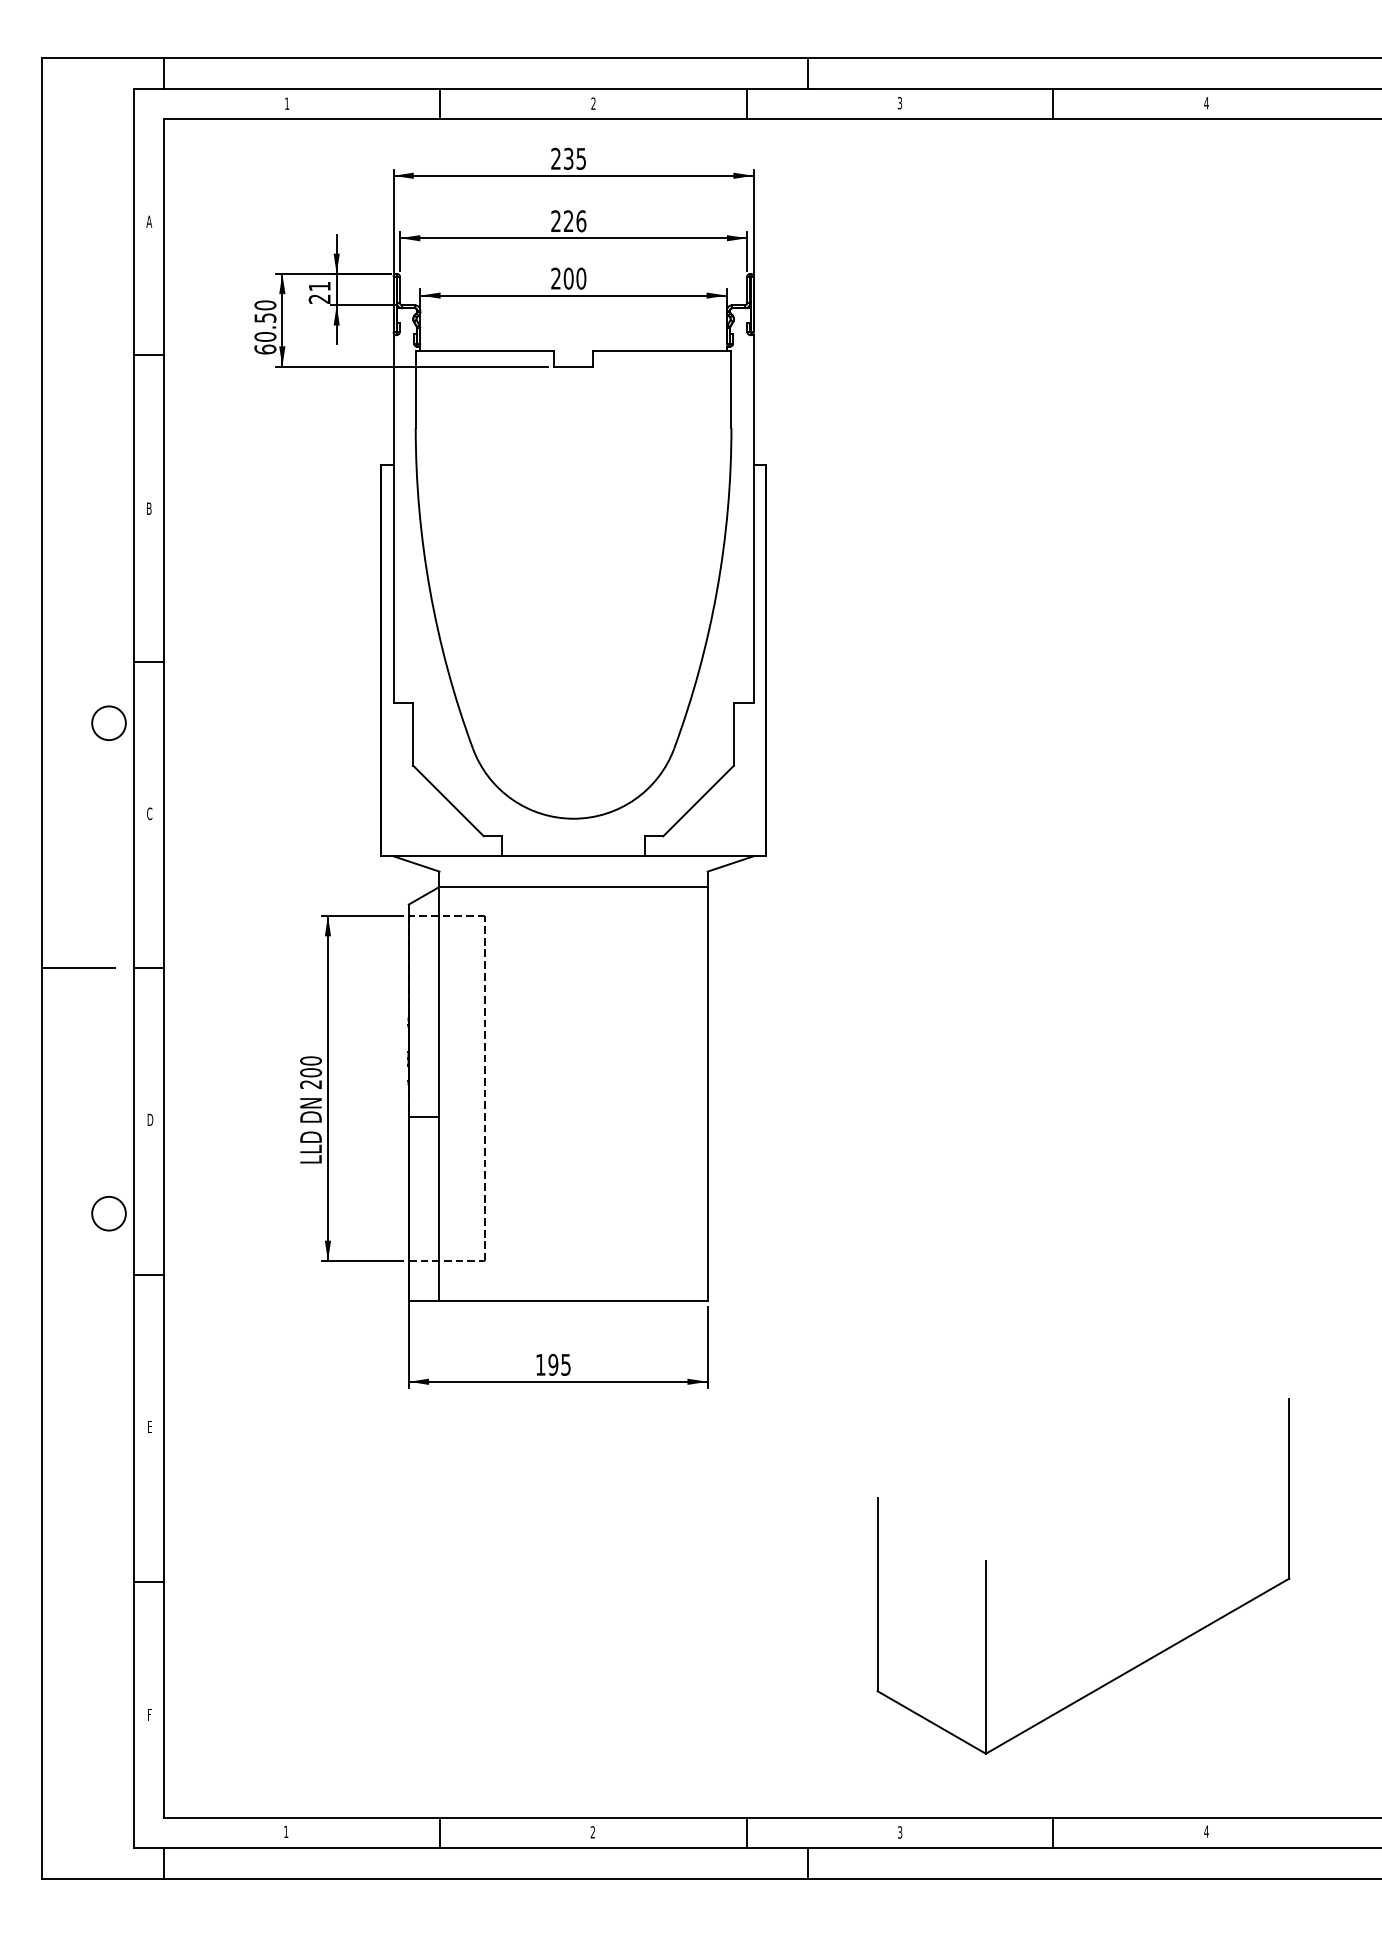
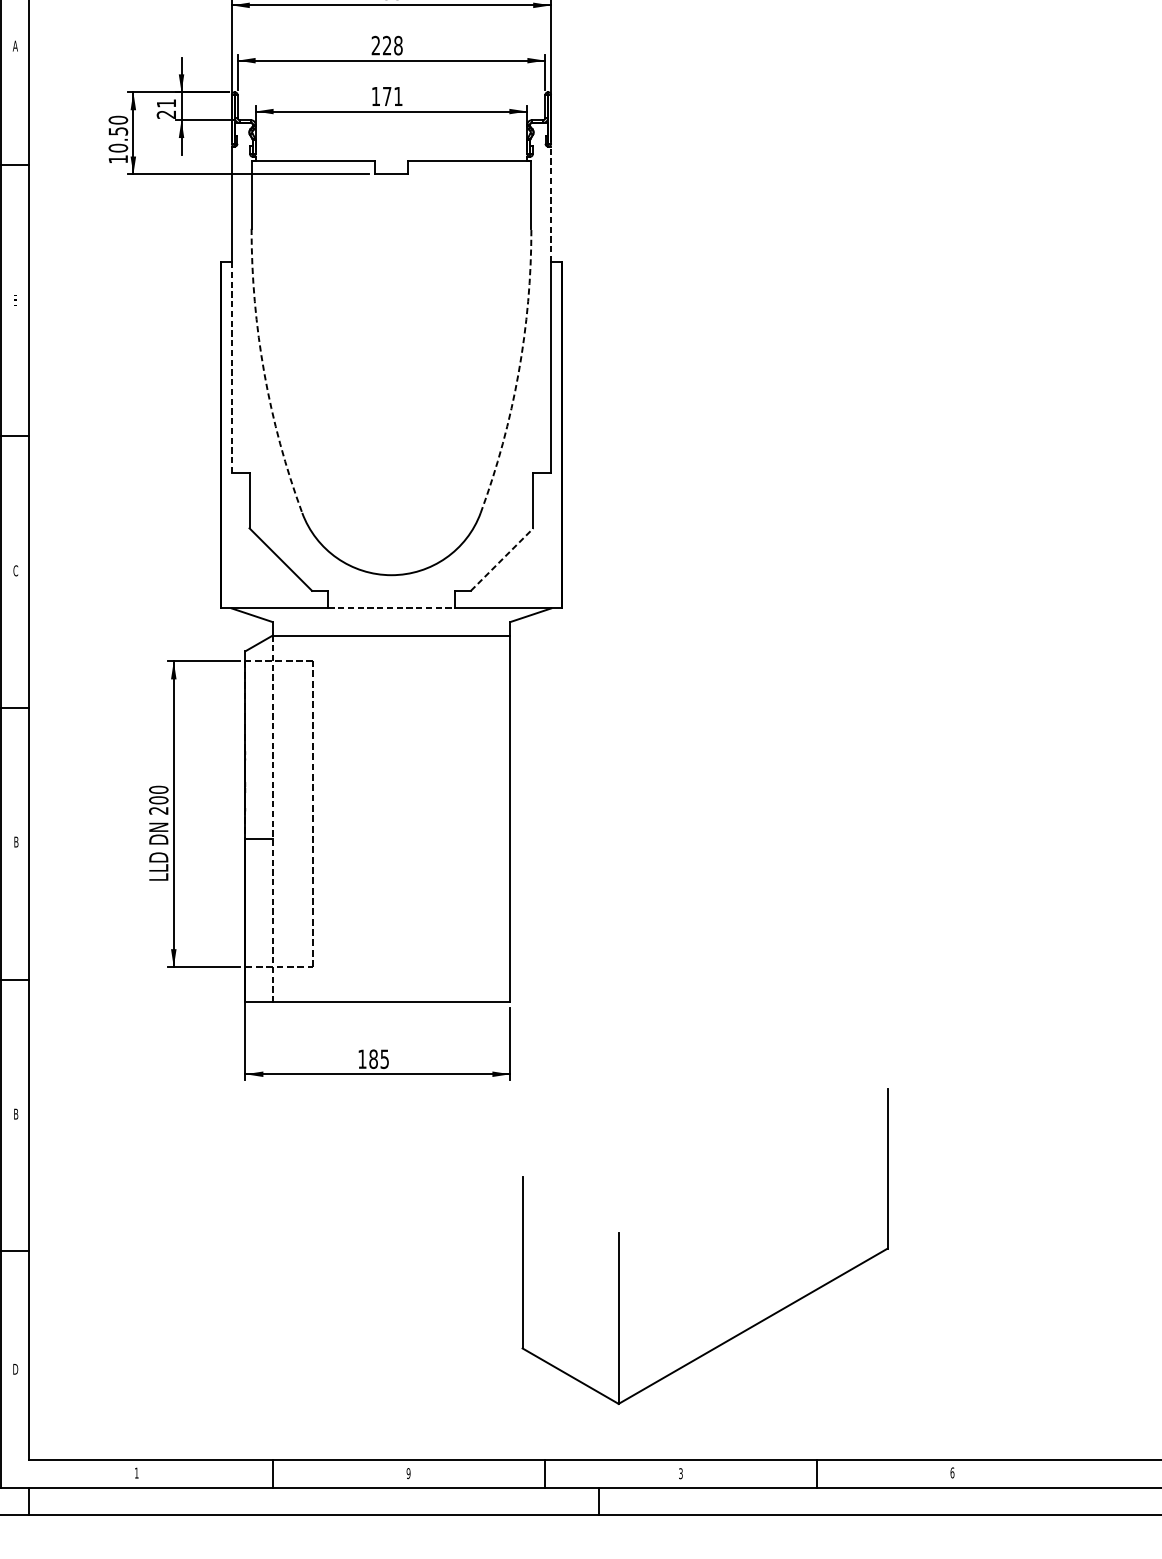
text: (581, 221) -> (398, 45), 226 -> 228
text: (568, 278) -> (386, 96), 200 -> 171
text: (265, 349) -> (118, 159), 60.50 -> 10.50
line: (753, 399) -> (550, 203), solid -> dashed
text: (149, 508) -> (15, 300), B -> E
line: (393, 584) -> (231, 367), solid -> dashed
arc: (430, 590) -> (264, 372), solid -> dashed
arc: (717, 590) -> (519, 372), solid -> dashed
line: (698, 801) -> (502, 559), solid -> dashed
line: (574, 856) -> (392, 608), solid -> dashed
line: (439, 1093) -> (272, 818), solid -> dashed
text: (150, 1119) -> (16, 841), D -> B
text: (553, 1364) -> (373, 1058), 195 -> 185
text: (149, 1426) -> (15, 1113), E -> B
part: (986, 1576) -> (619, 1246), moved
text: (149, 1714) -> (15, 1369), F -> D
text: (1206, 1831) -> (952, 1472), 4 -> 6
text: (592, 1832) -> (408, 1473), 2 -> 9

